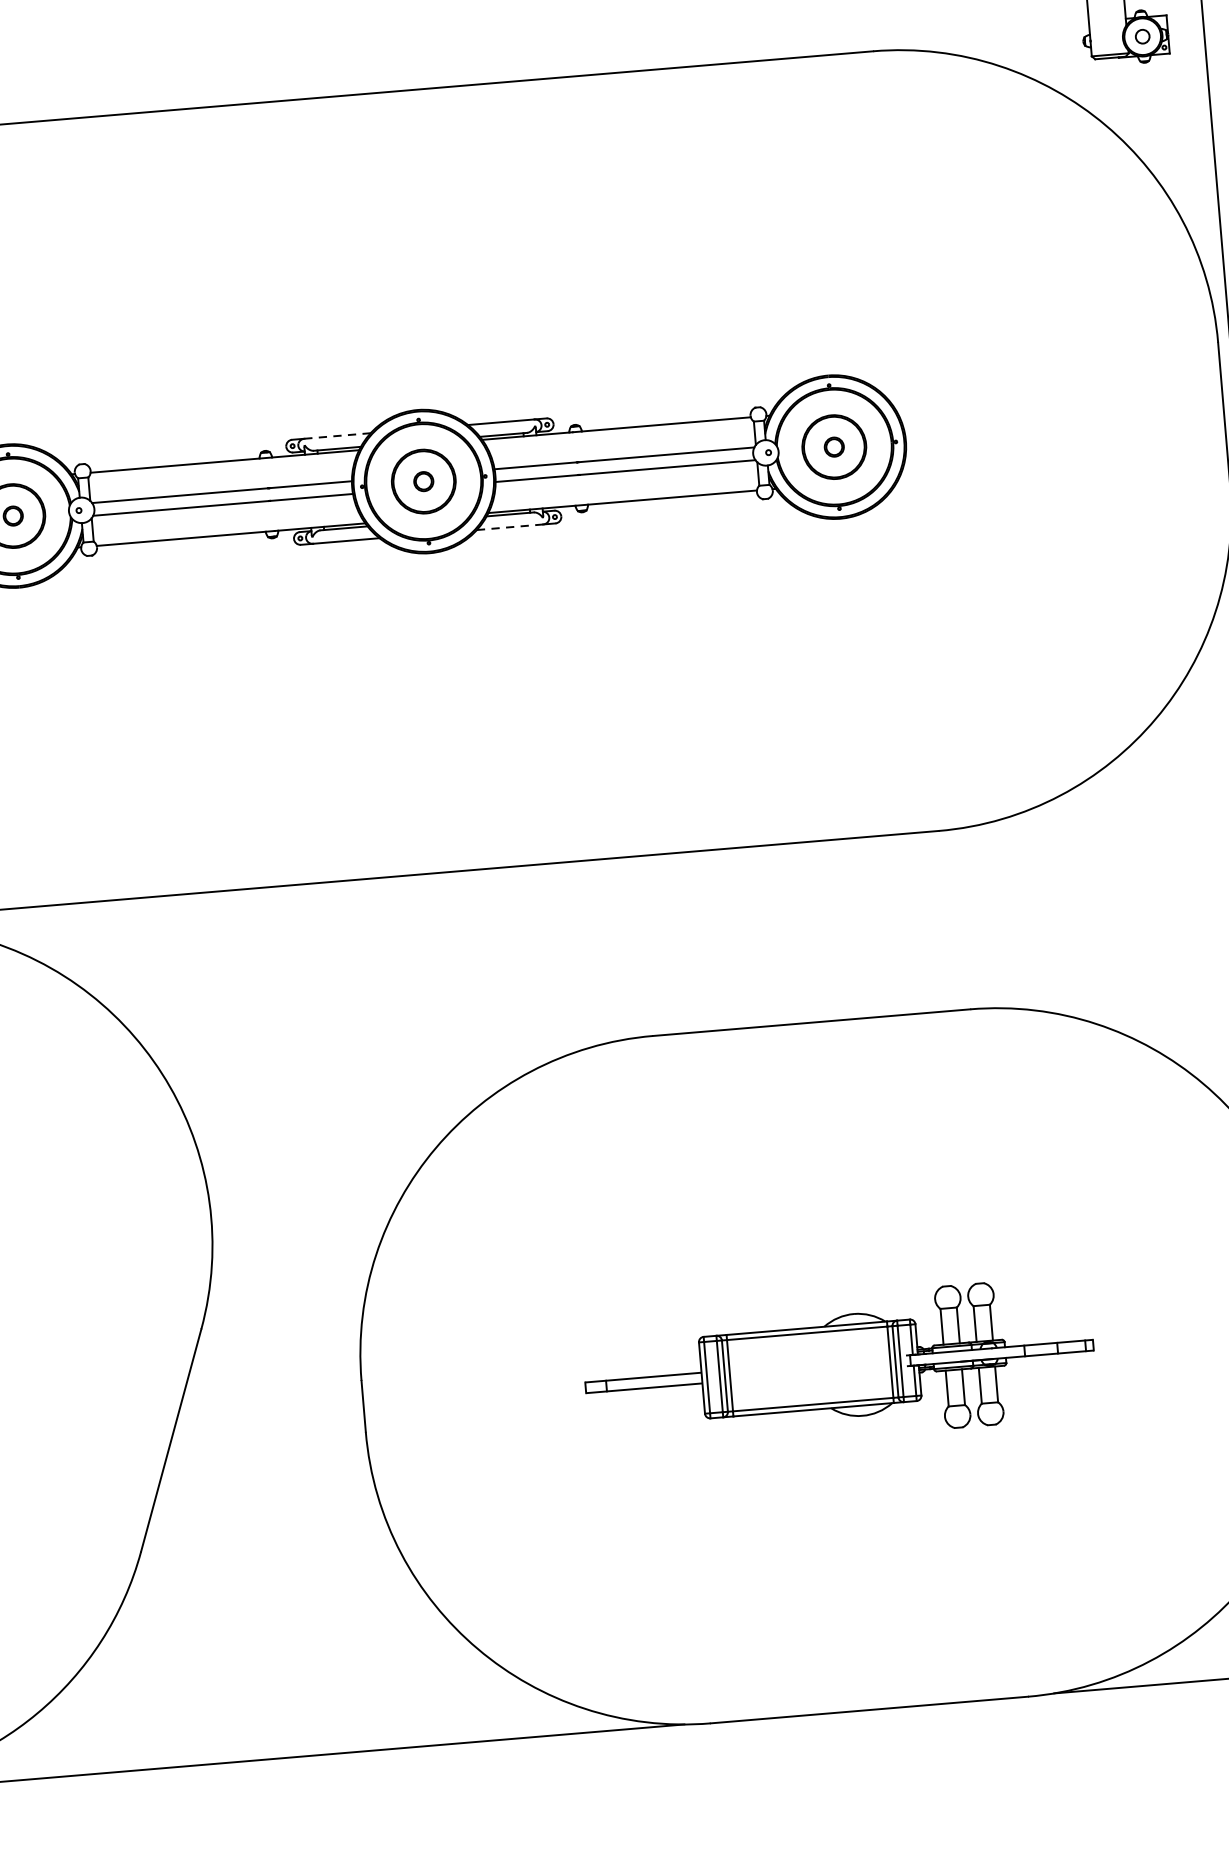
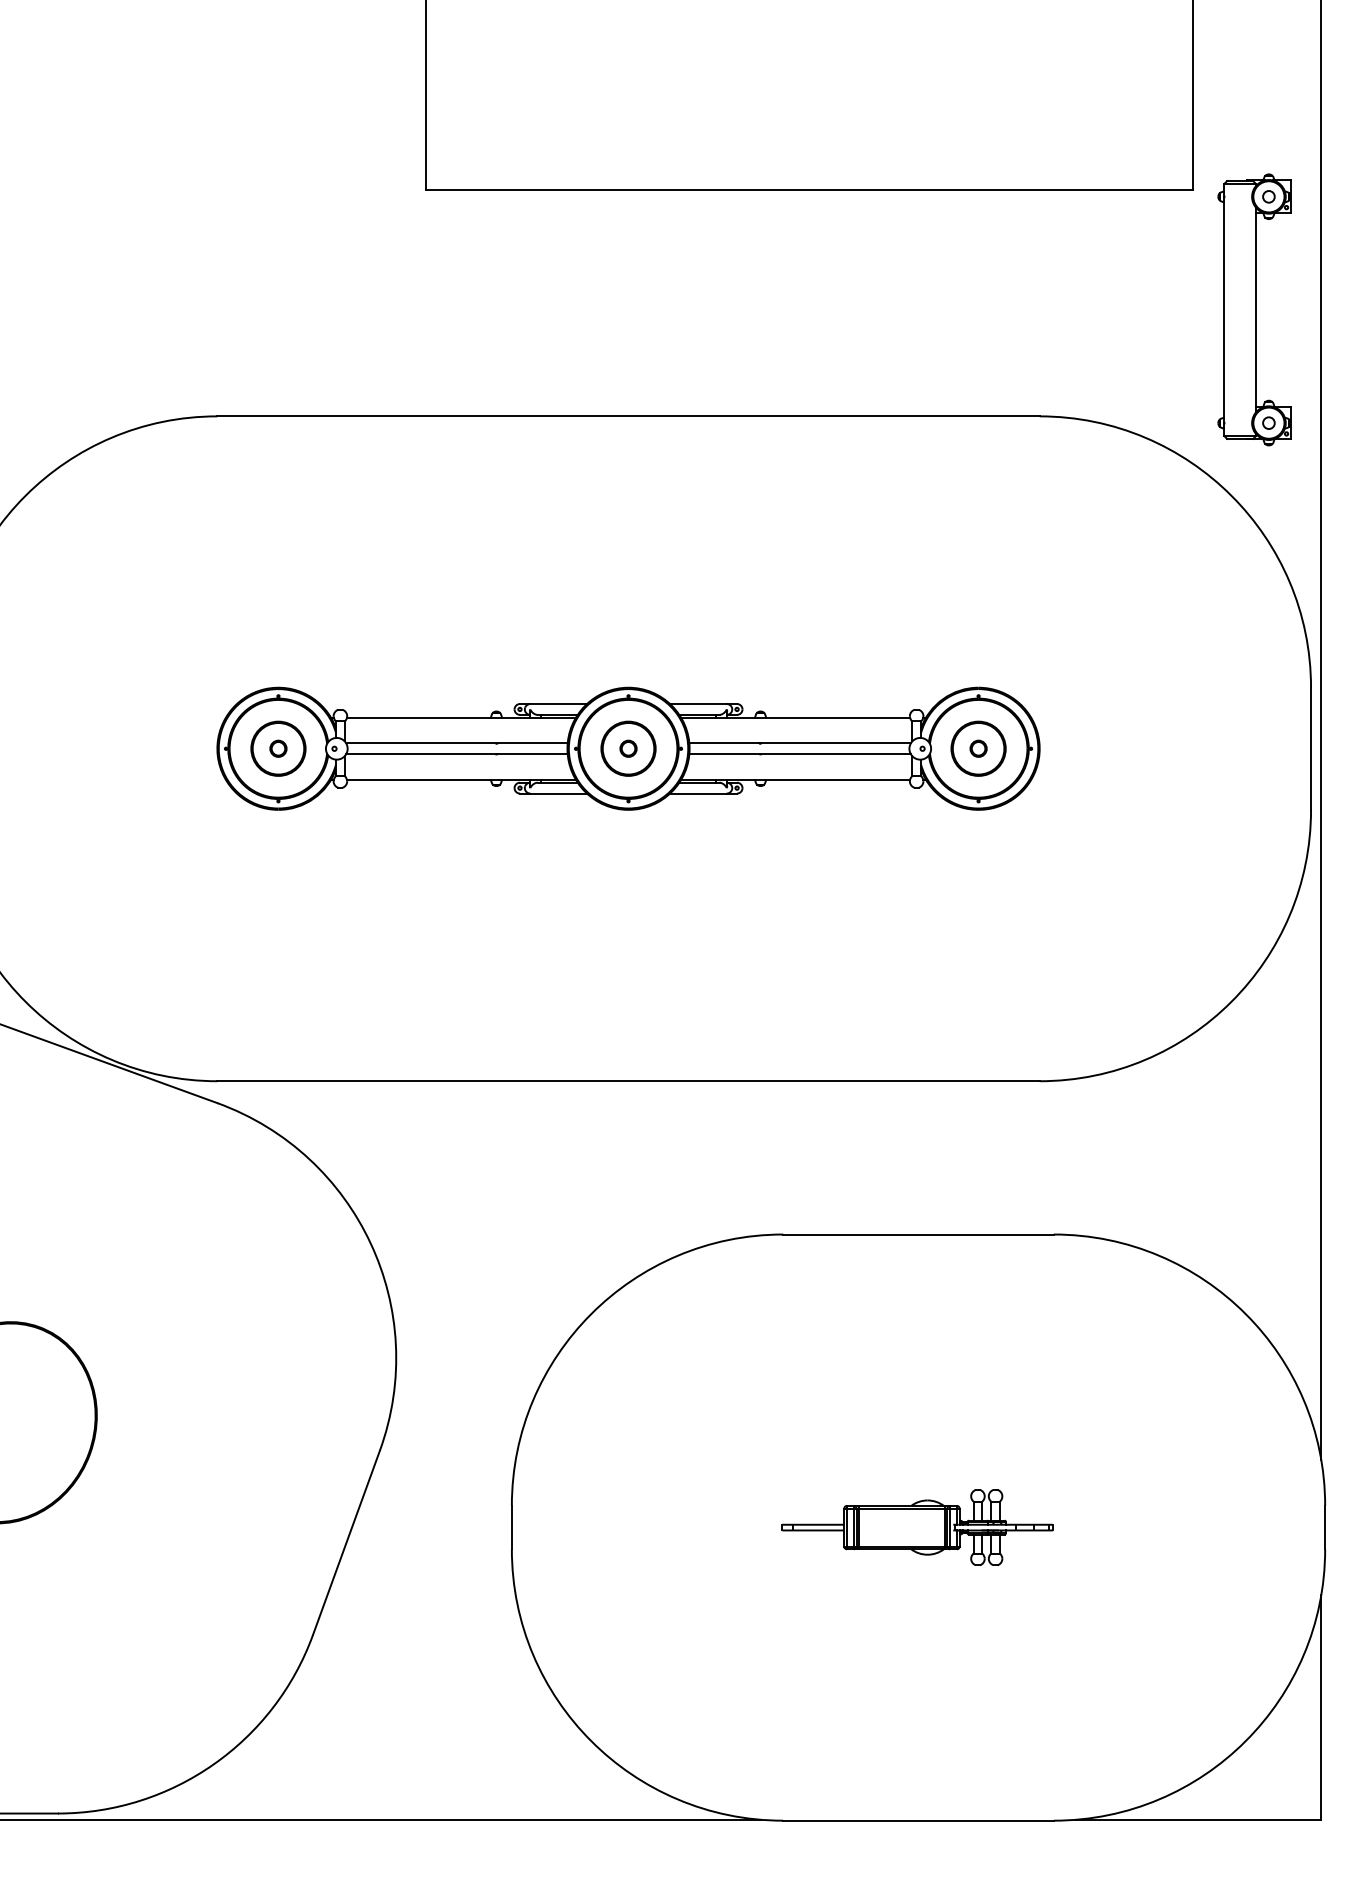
line: (337, 436) -> (558, 704), dashed -> solid
line: (510, 527) -> (698, 793), dashed -> solid
part: (839, 1366) -> (917, 1527), size x0.62

